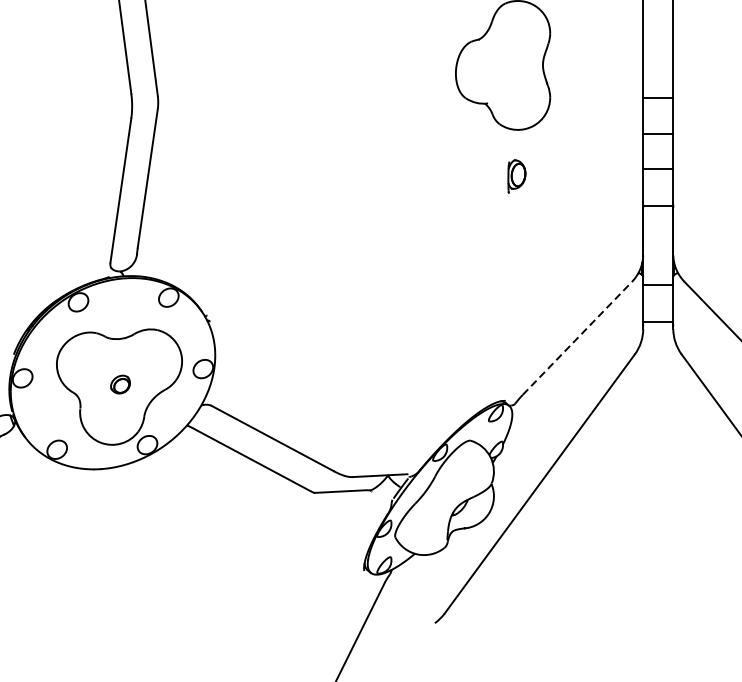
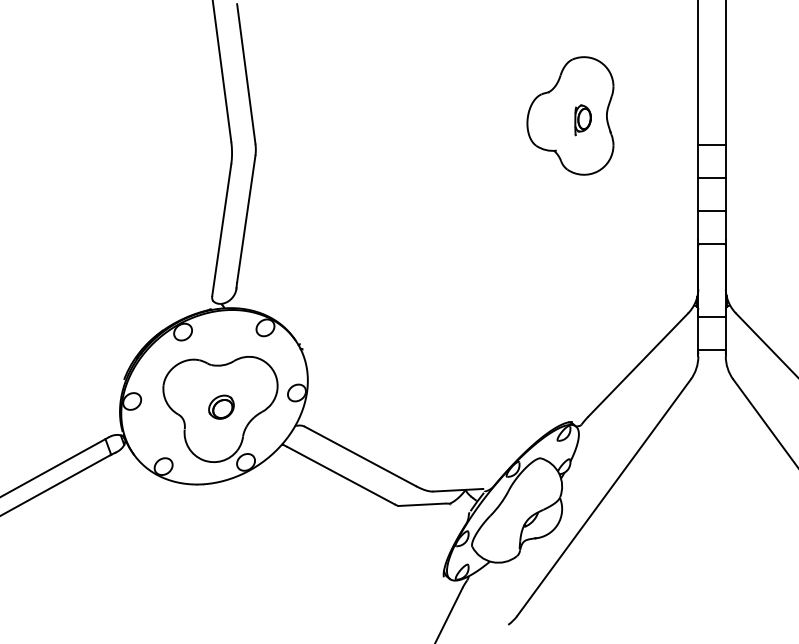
part: (516, 176) -> (582, 120), moved
line: (577, 338) -> (638, 365), dashed -> solid
part: (120, 383) -> (221, 406), size x1.43

